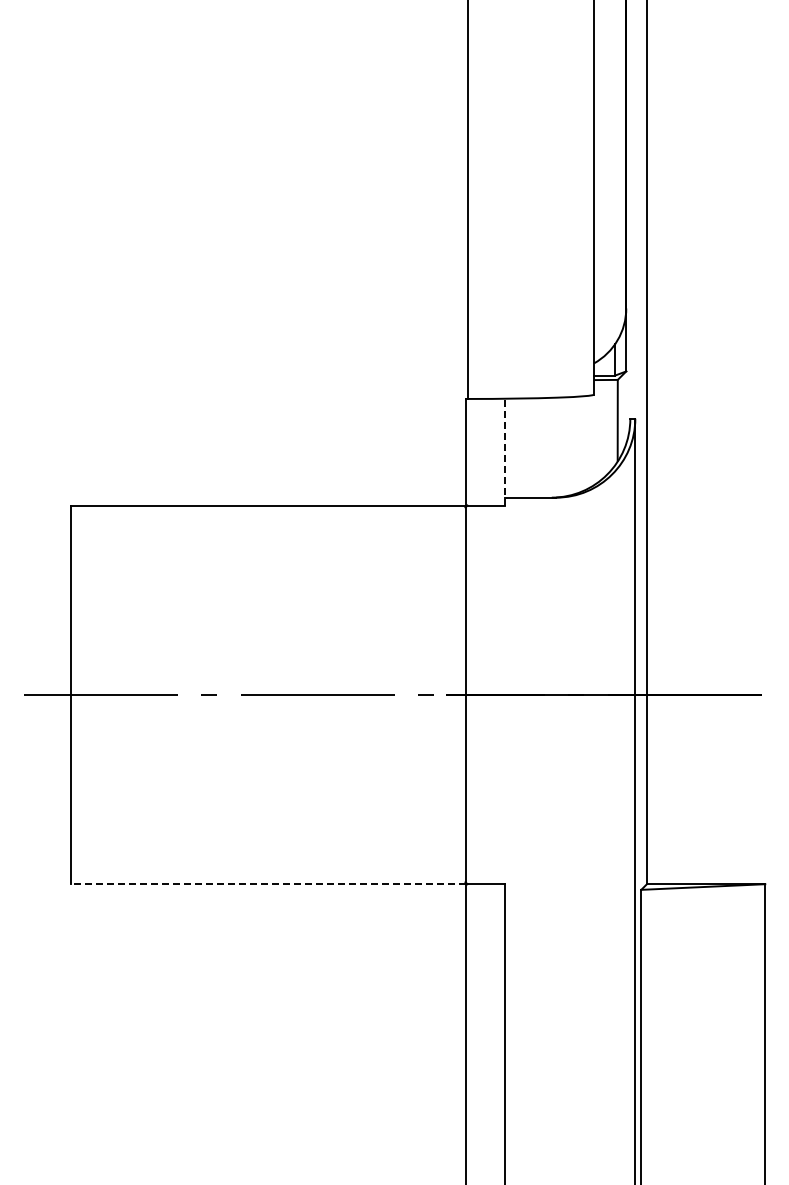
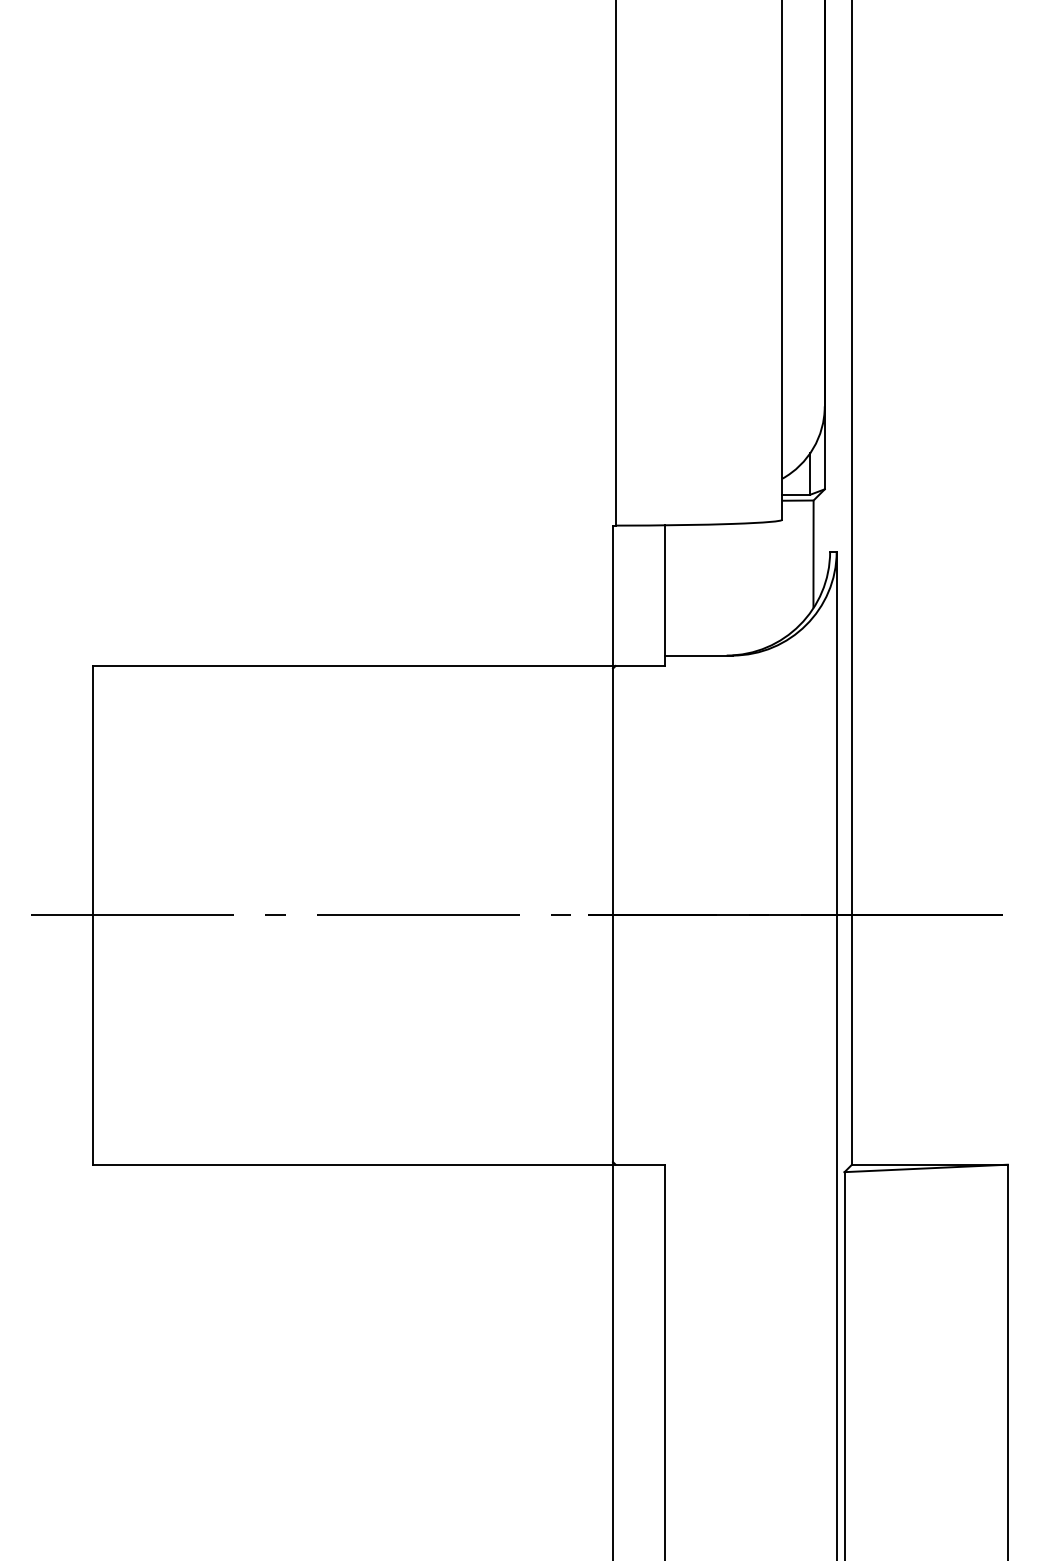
line: (504, 451) -> (664, 594), dashed -> solid
line: (267, 884) -> (352, 1165), dashed -> solid

